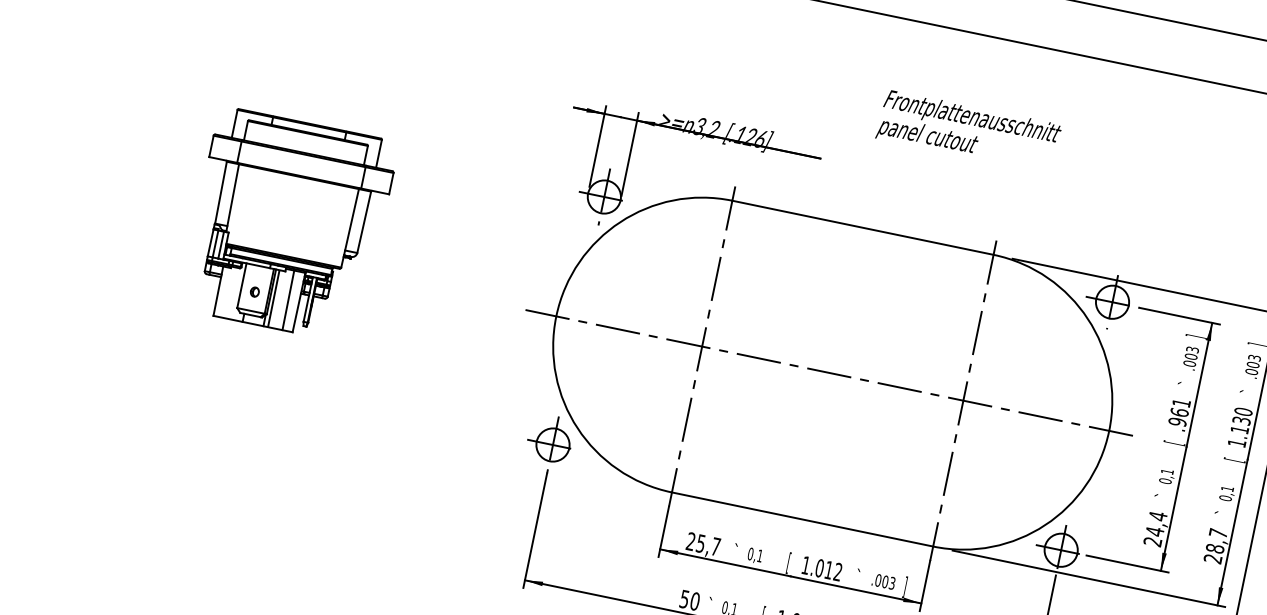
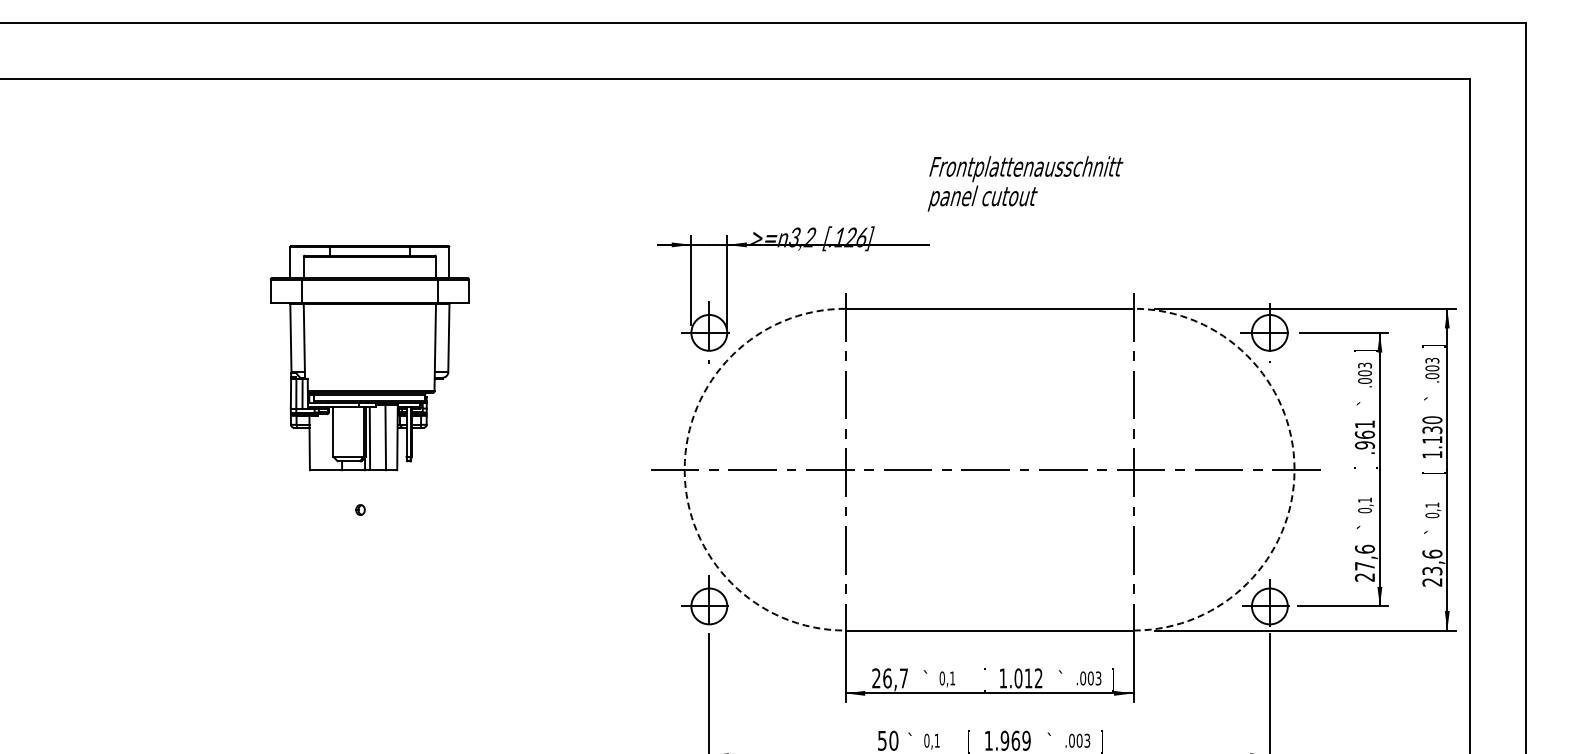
text: (968, 131) -> (1025, 183), moved
part: (288, 225) -> (369, 358), moved
arc: (556, 316) -> (684, 469), solid -> dashed
arc: (1109, 430) -> (1294, 469), solid -> dashed
text: (1156, 523) -> (1364, 557), 24,4 -> 27,6
text: (1216, 540) -> (1432, 562), 28,7 -> 23,6
text: (701, 543) -> (887, 678), 25,7 -> 26,7

